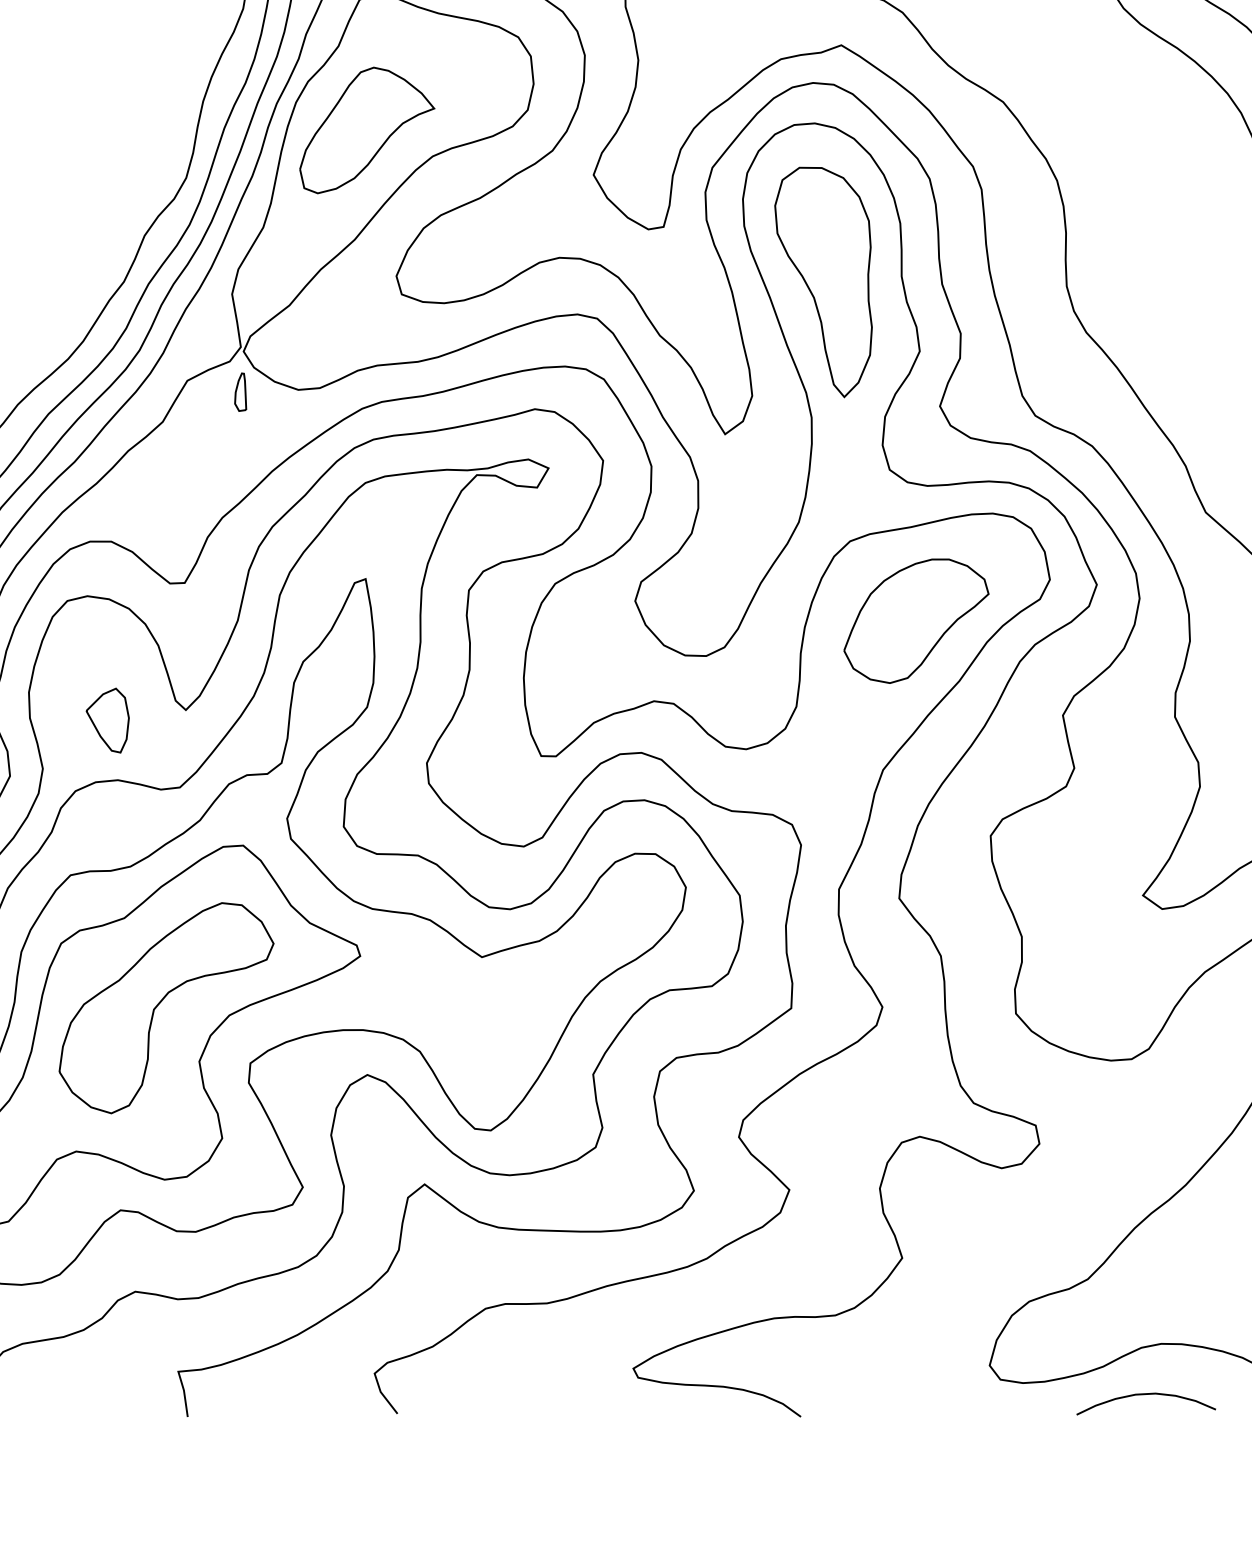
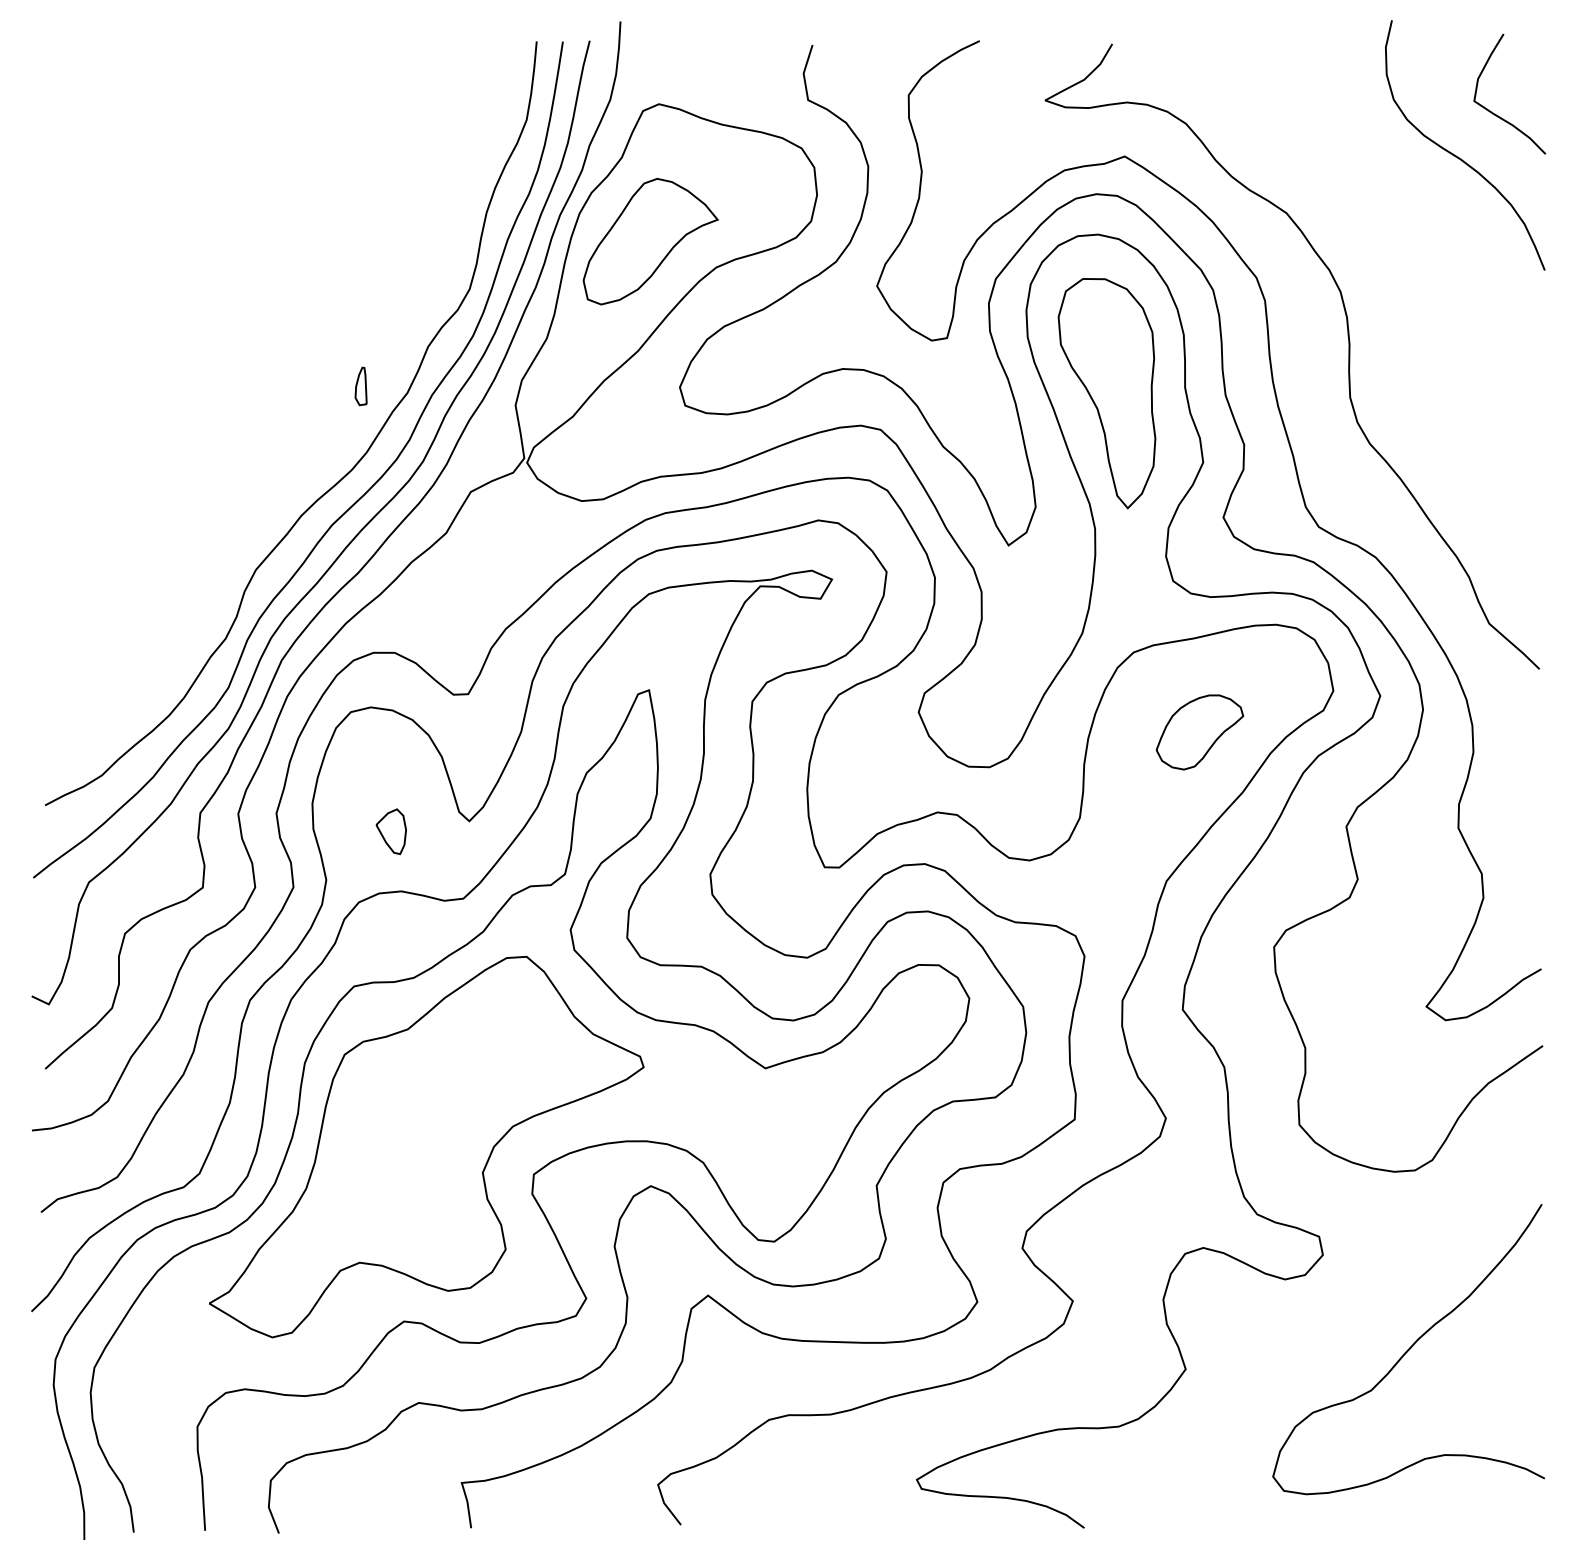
part: (240, 392) -> (360, 386), moved
part: (916, 621) -> (1199, 732), size x0.6
part: (108, 720) -> (391, 831), size x0.7
part: (161, 1003) -> (444, 1114), removed
curve: (1146, 1395) -> (1429, 1506), removed

